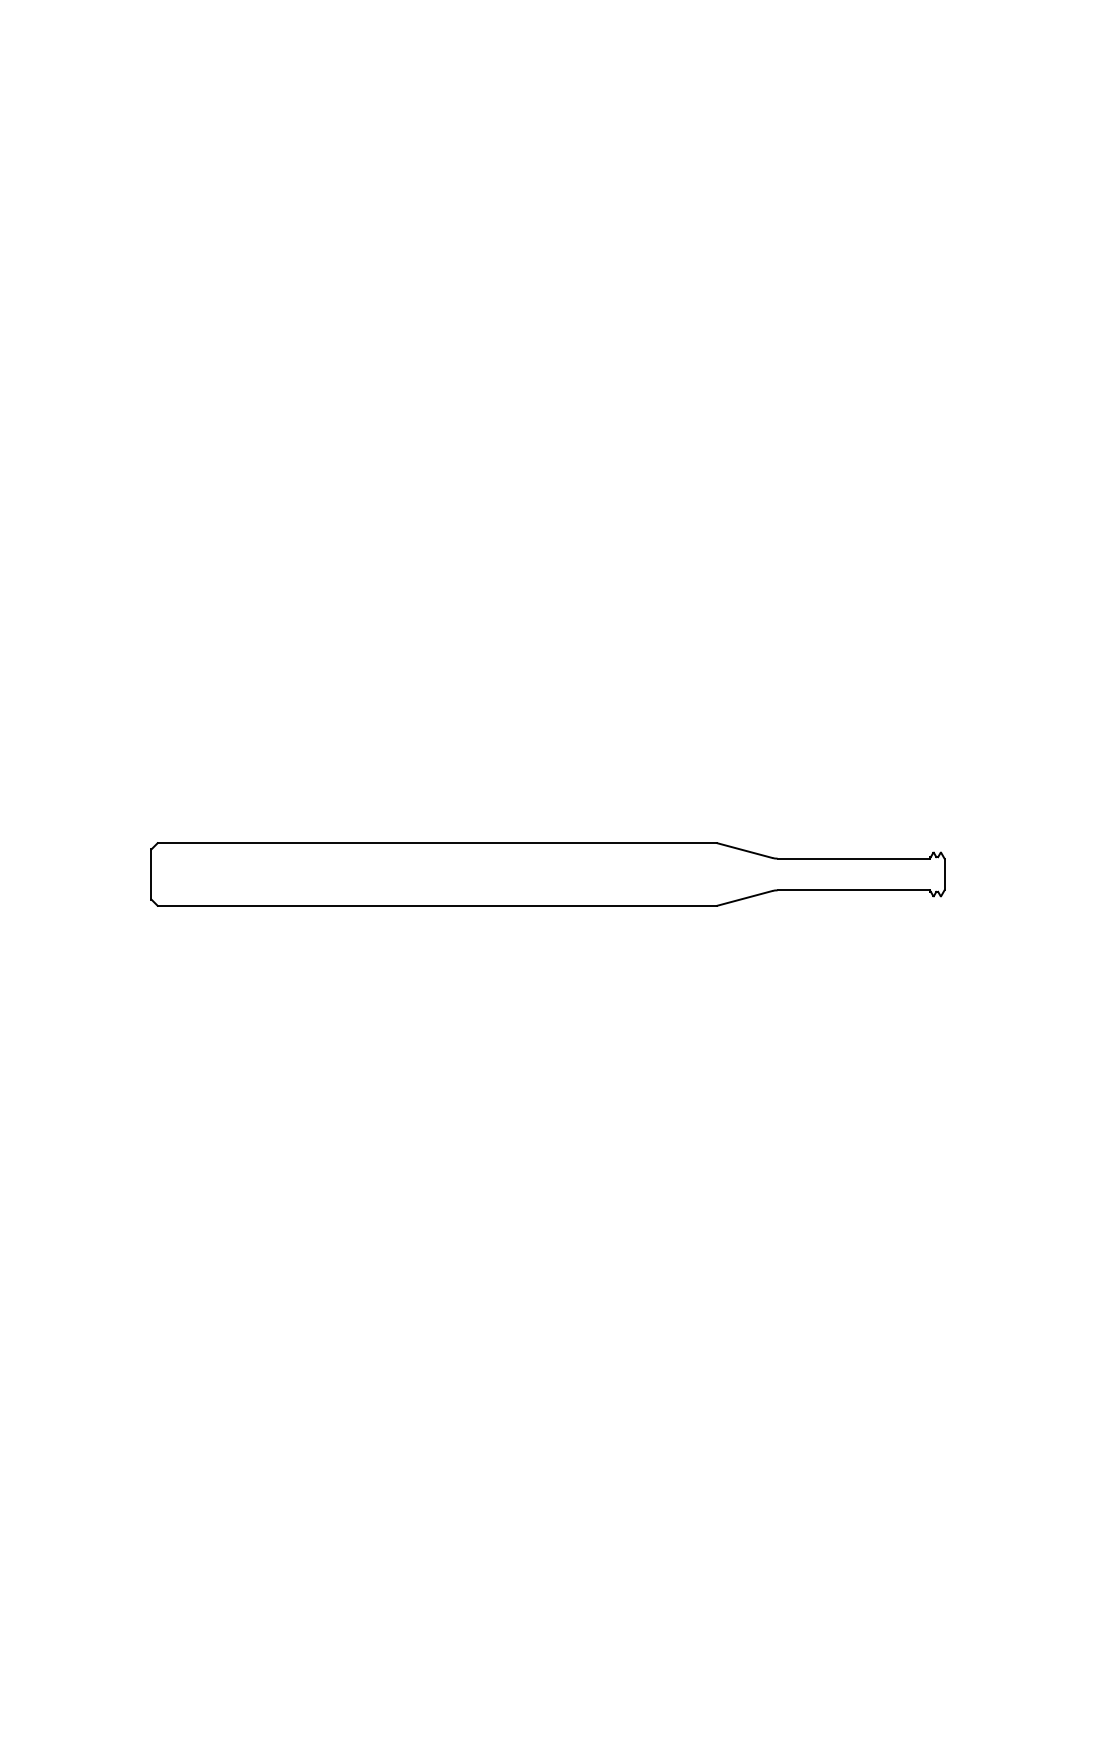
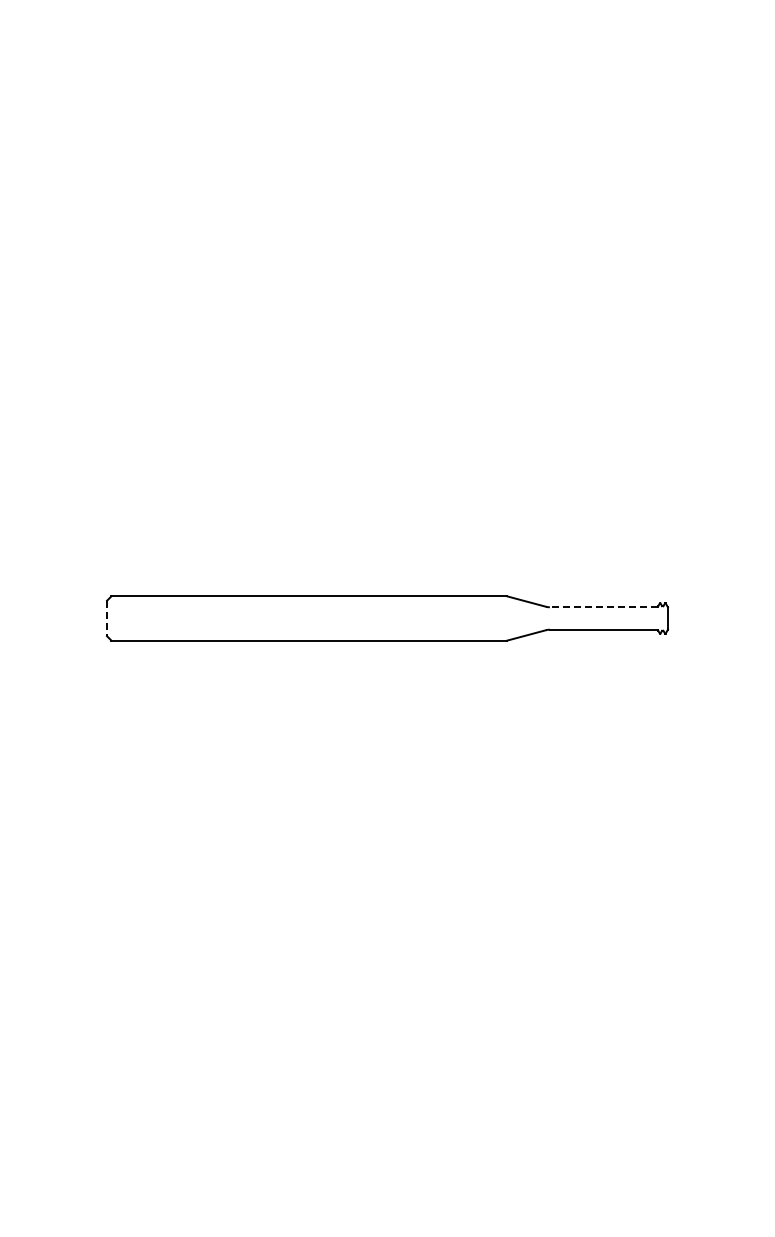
line: (853, 858) -> (603, 607), solid -> dashed
line: (152, 874) -> (107, 618), solid -> dashed

